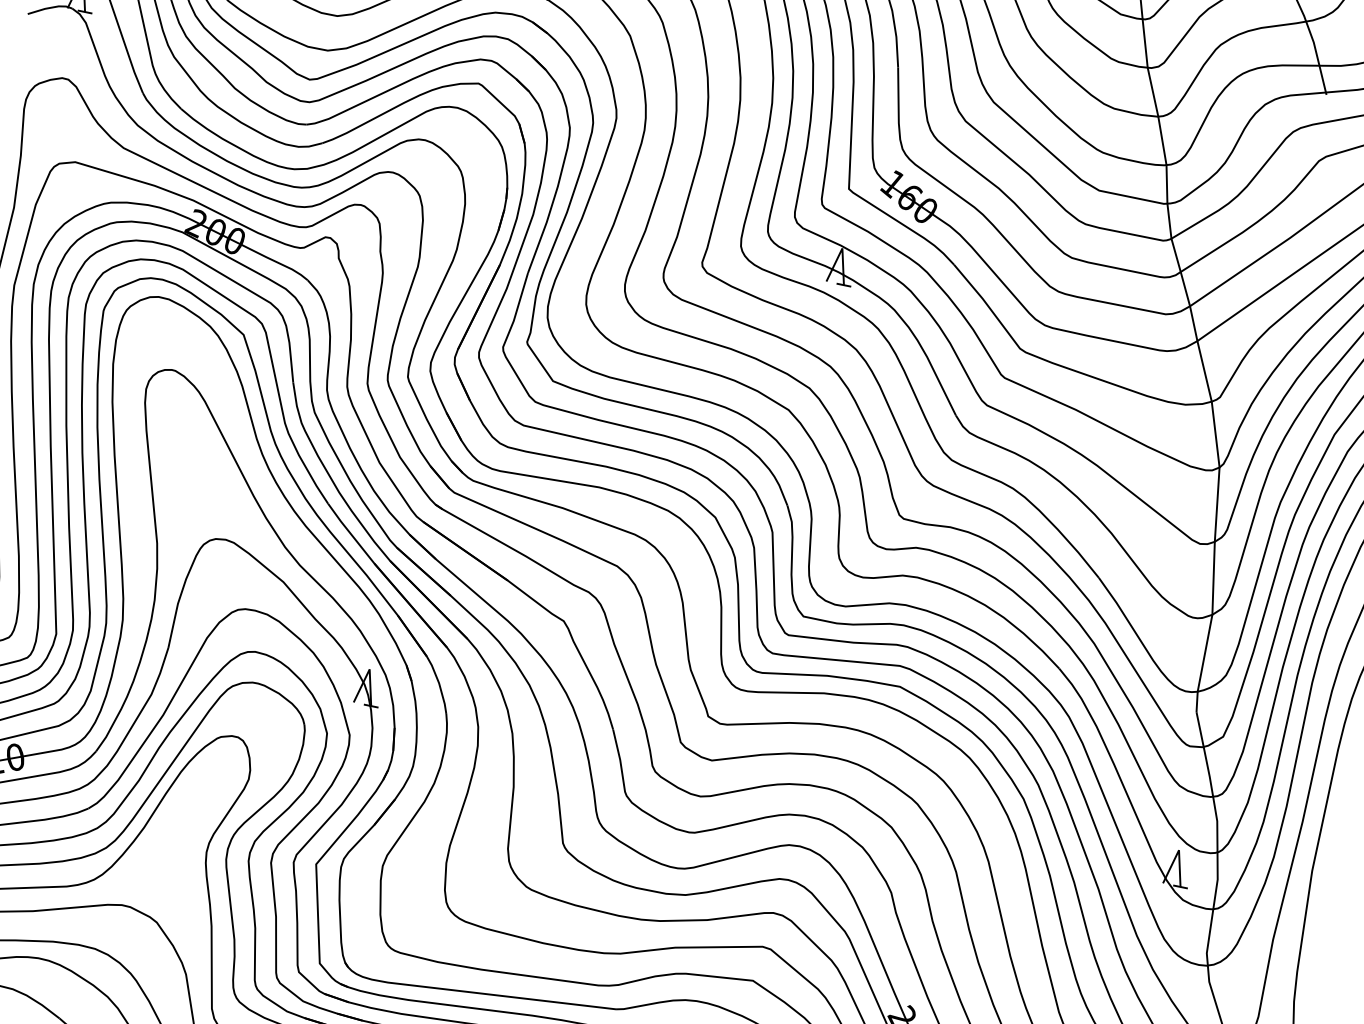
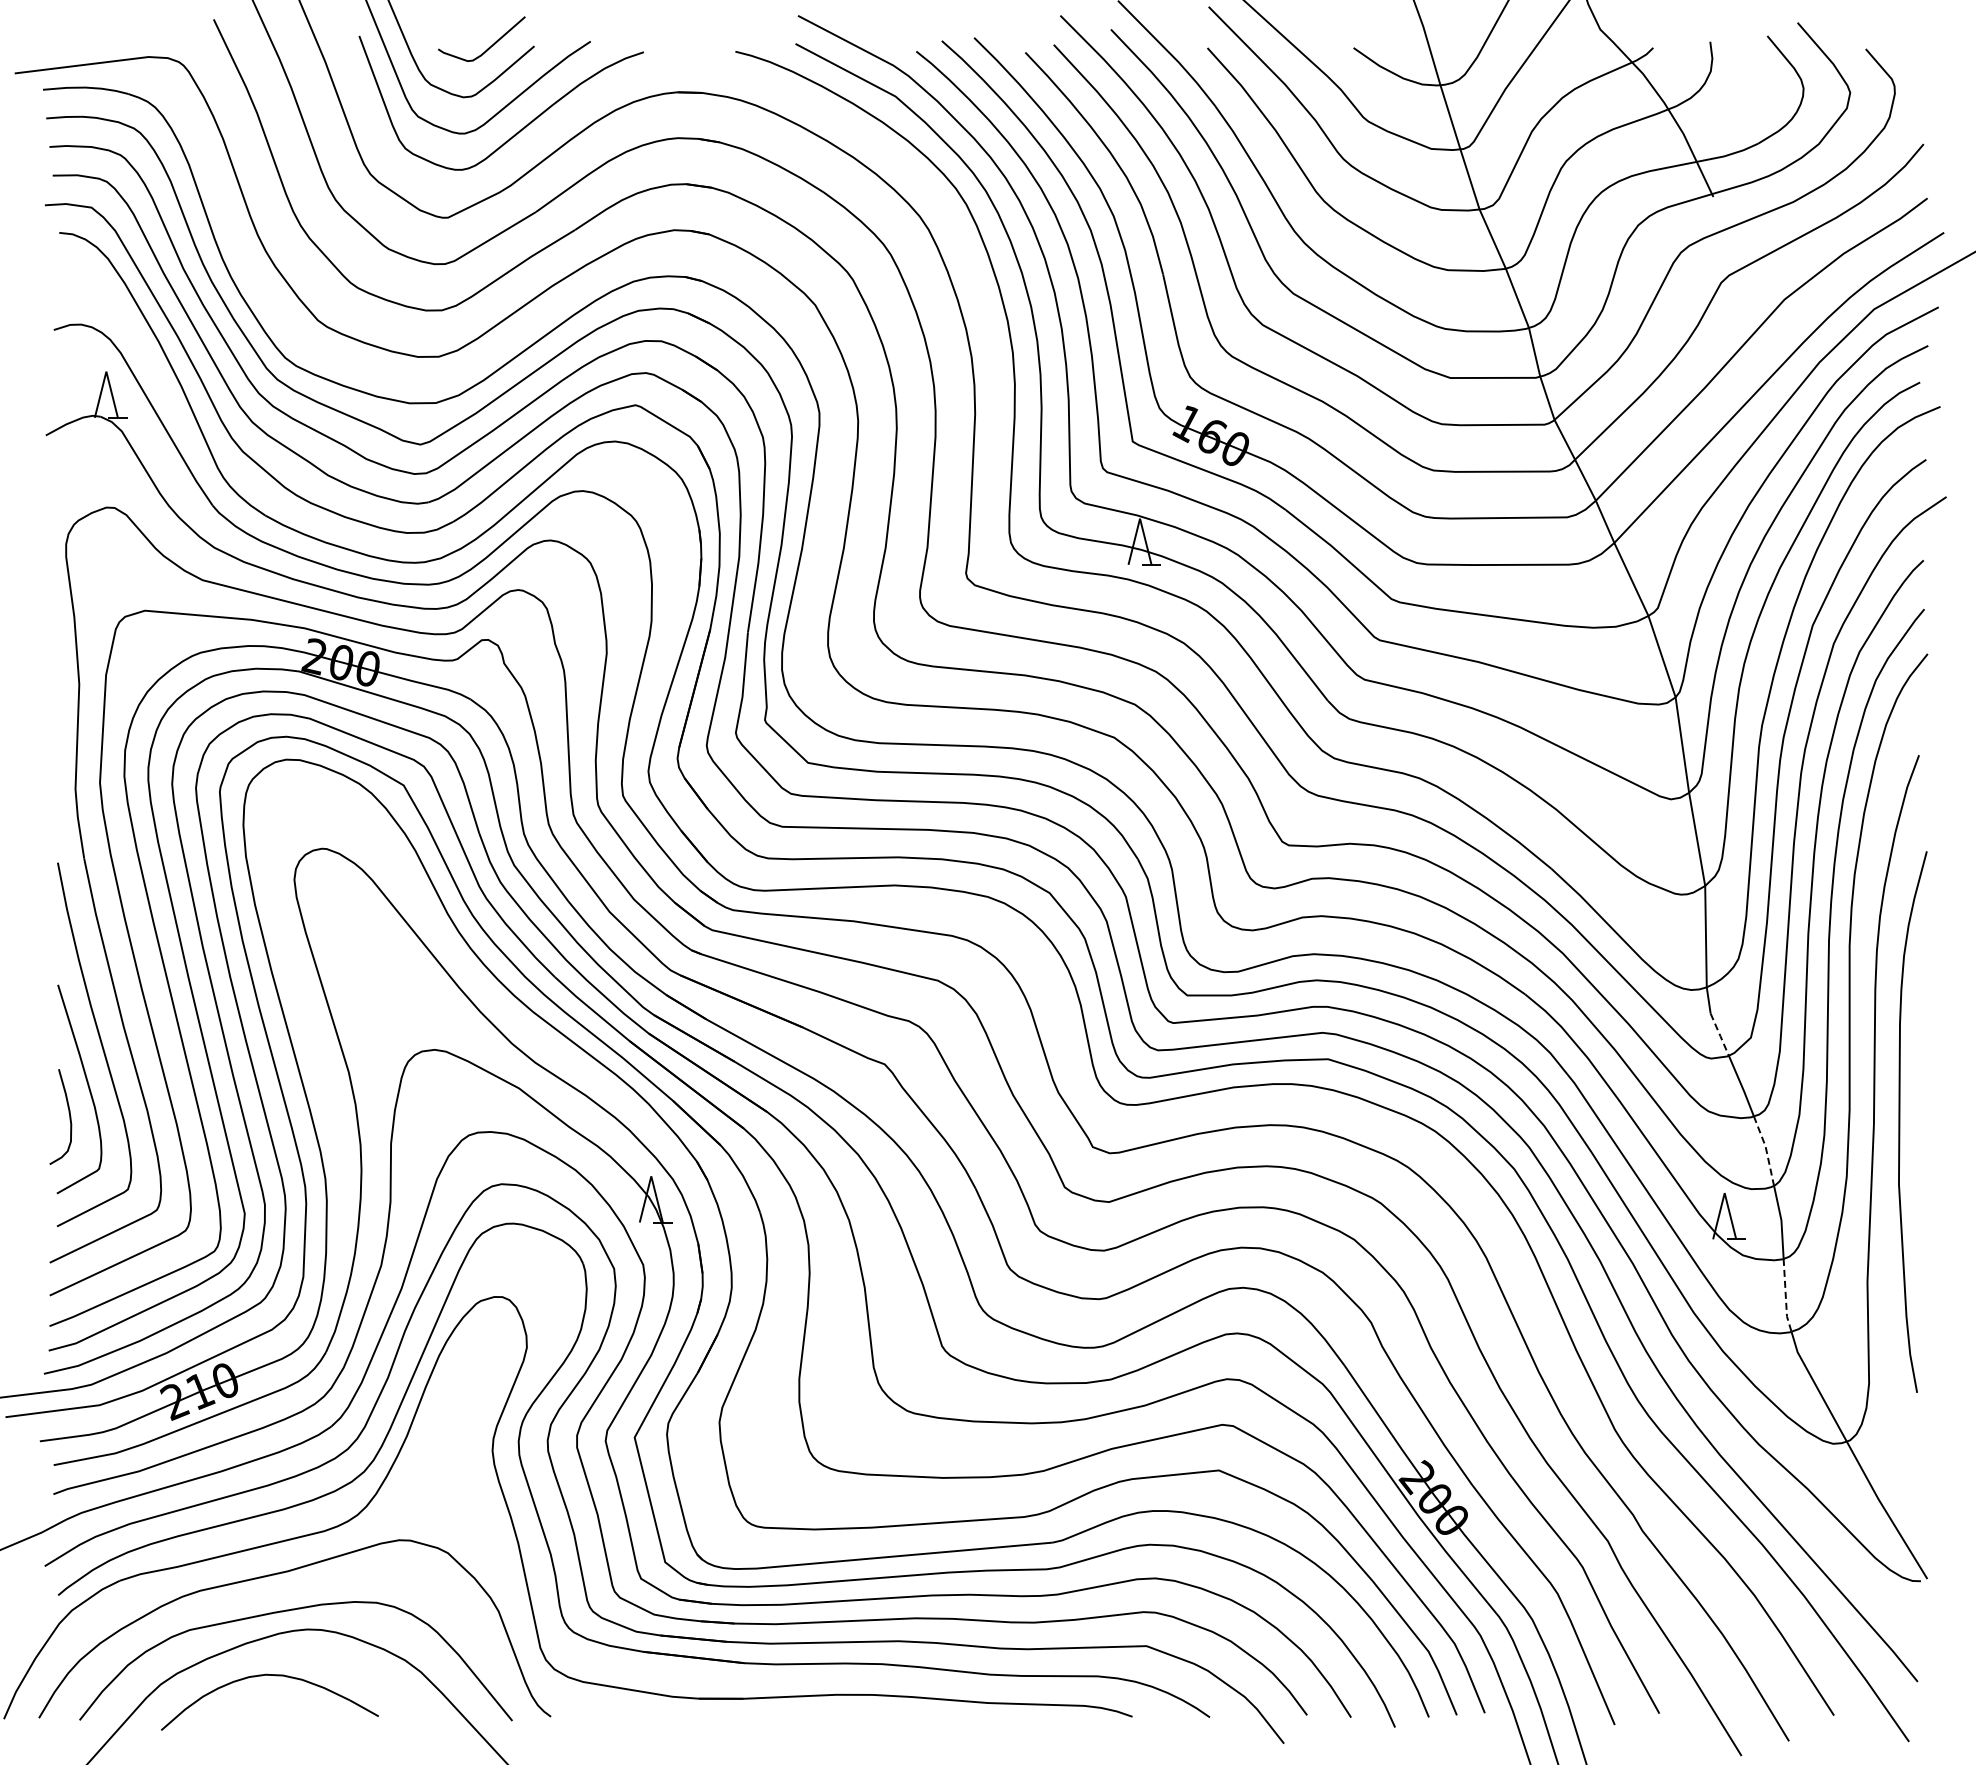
line: (1200, 730) -> (1720, 1035), solid -> dashed
line: (1217, 824) -> (1766, 1150), solid -> dashed
line: (1208, 937) -> (1785, 1296), solid -> dashed

